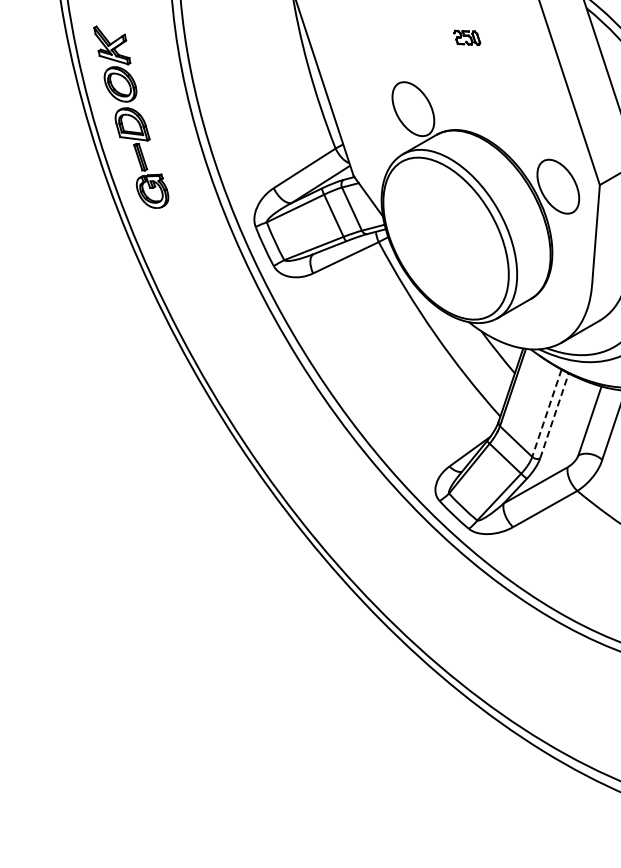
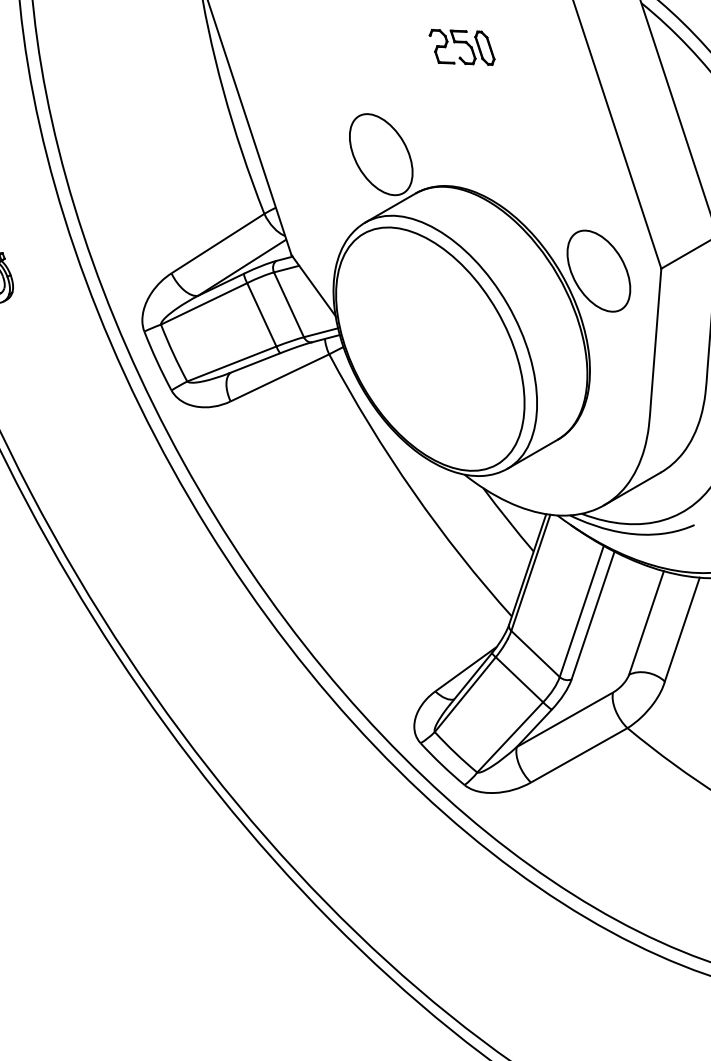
part: (466, 37) -> (460, 47), size x1.67
line: (546, 413) -> (581, 611), dashed -> solid
line: (554, 415) -> (593, 614), dashed -> solid

